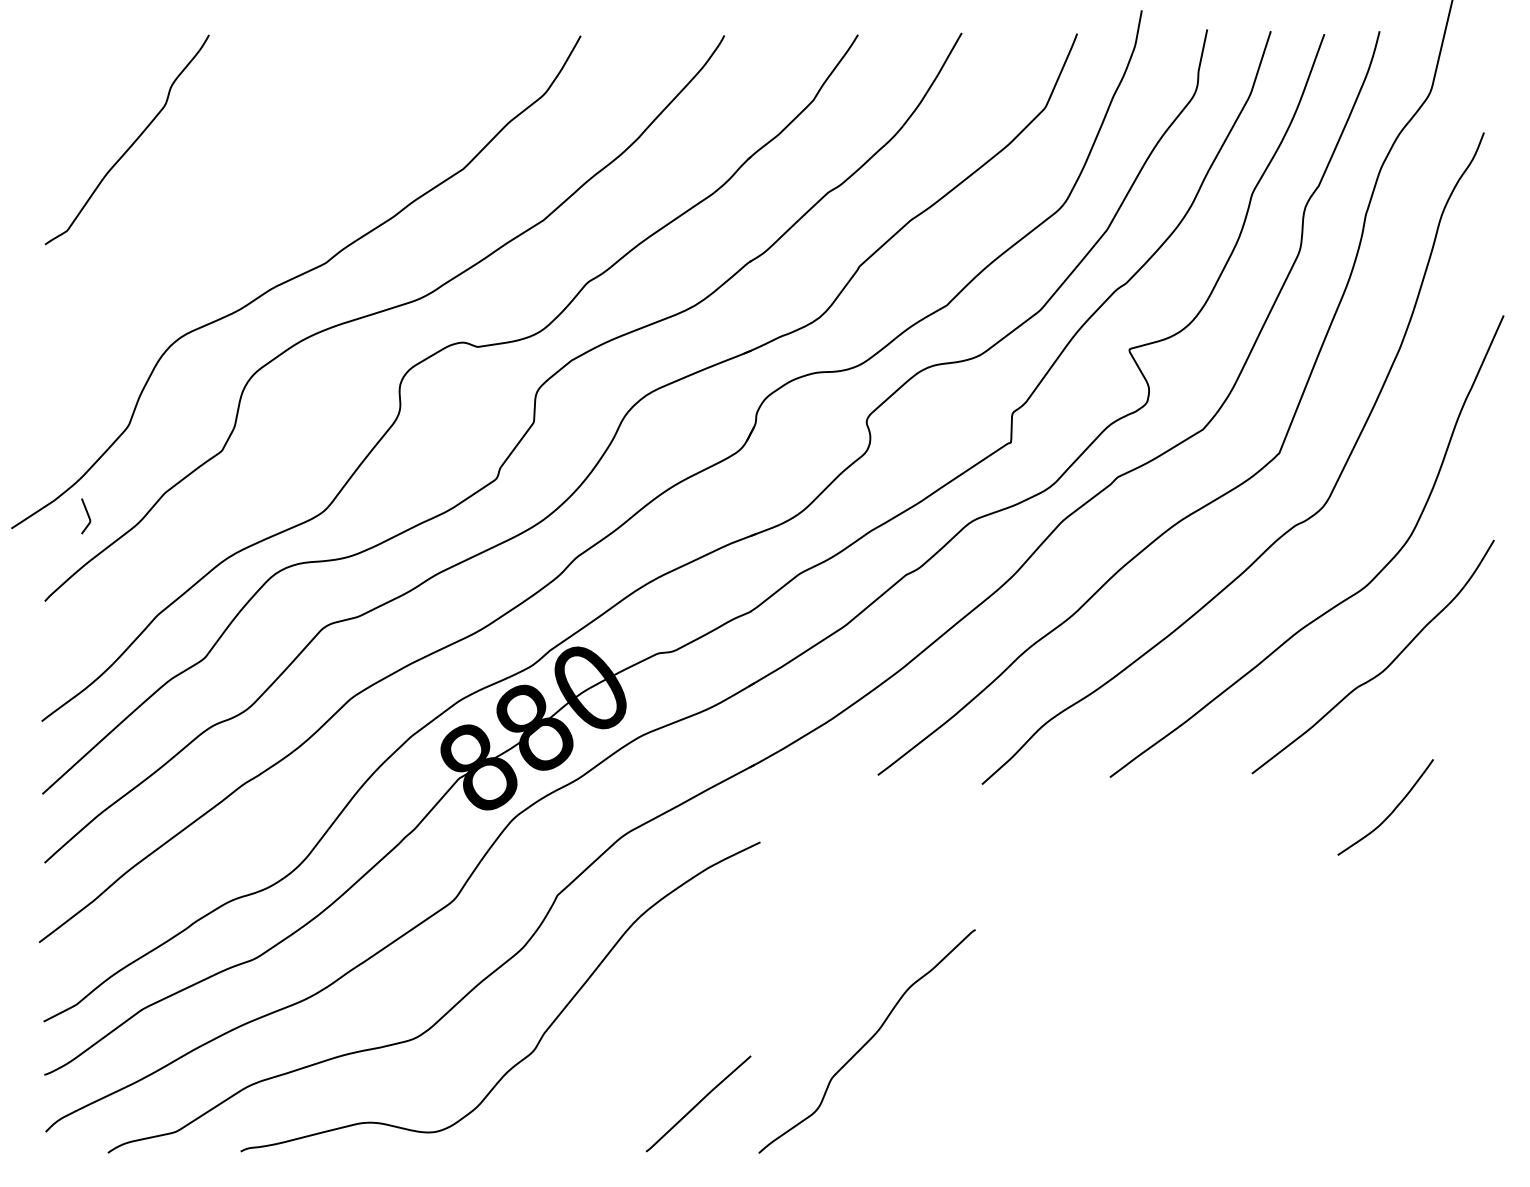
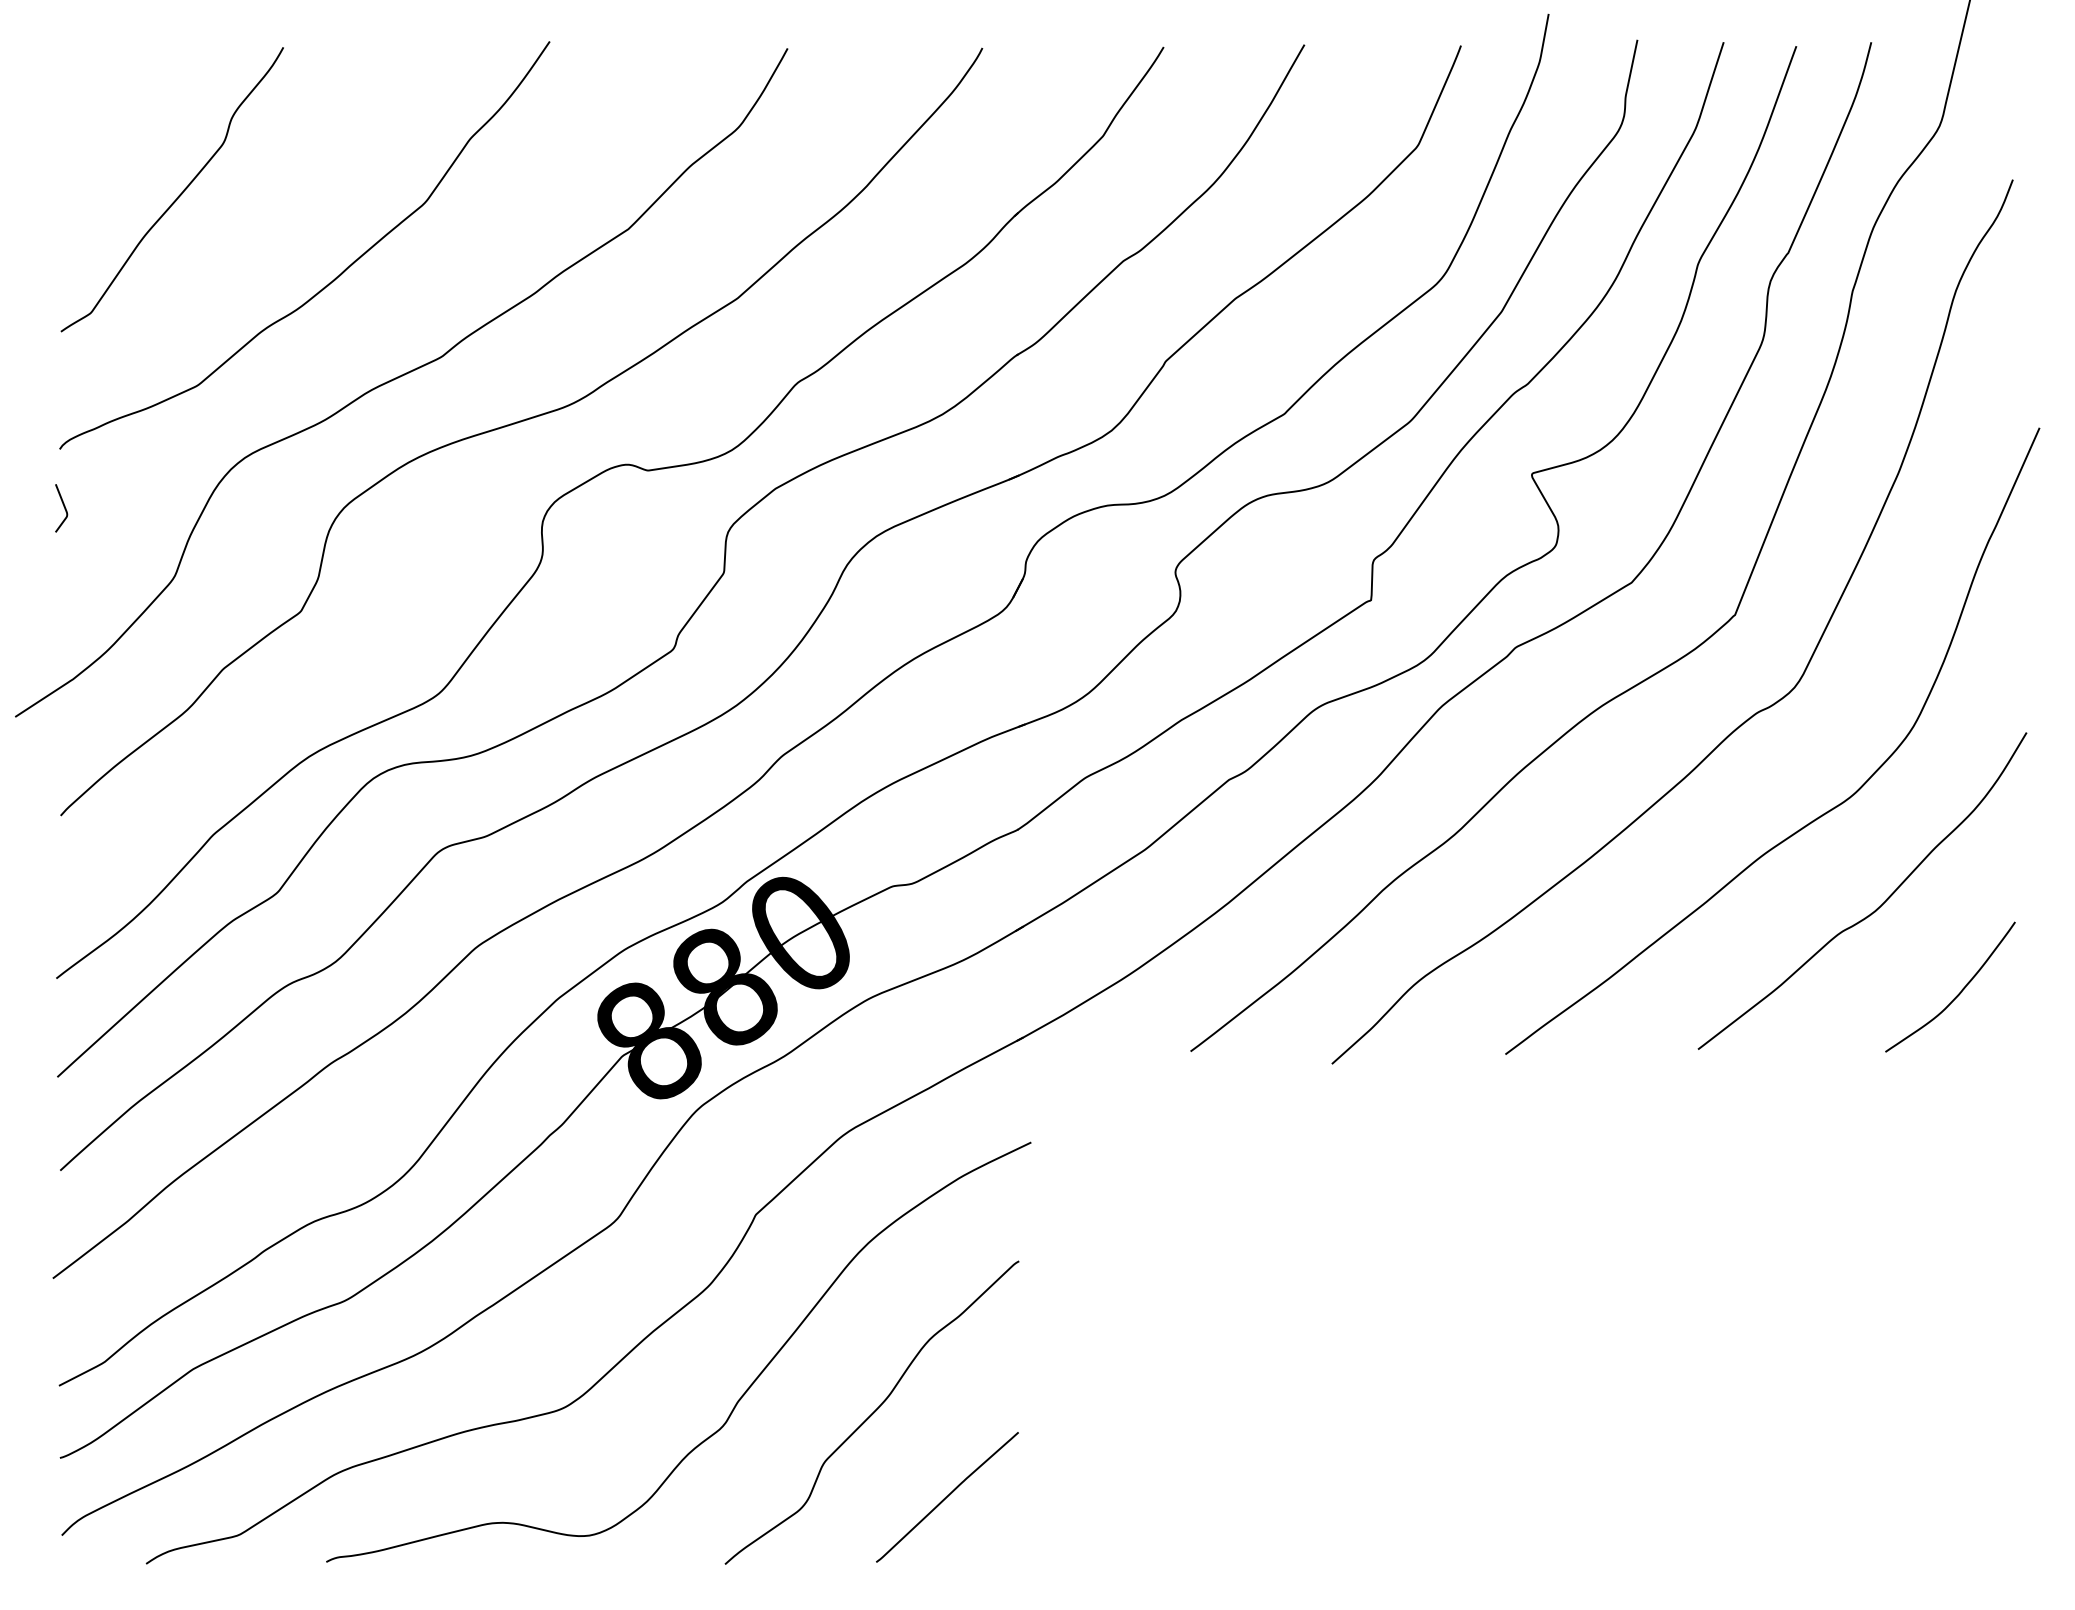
curve: (248, 203) -> (336, 276), added
curve: (87, 514) -> (63, 506), moved
curve: (1391, 812) -> (1958, 993), moved
curve: (867, 1041) -> (872, 1412), moved

